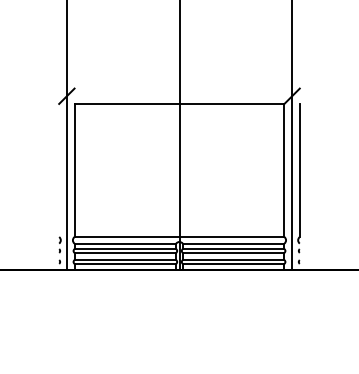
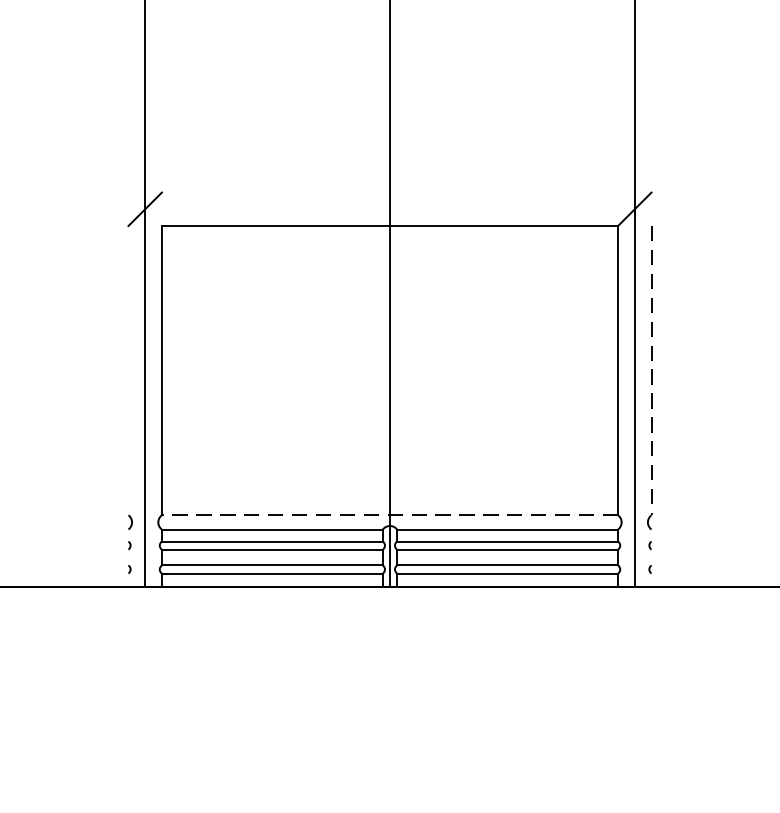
line: (299, 170) -> (650, 370), solid -> dashed
line: (179, 237) -> (390, 516), solid -> dashed

